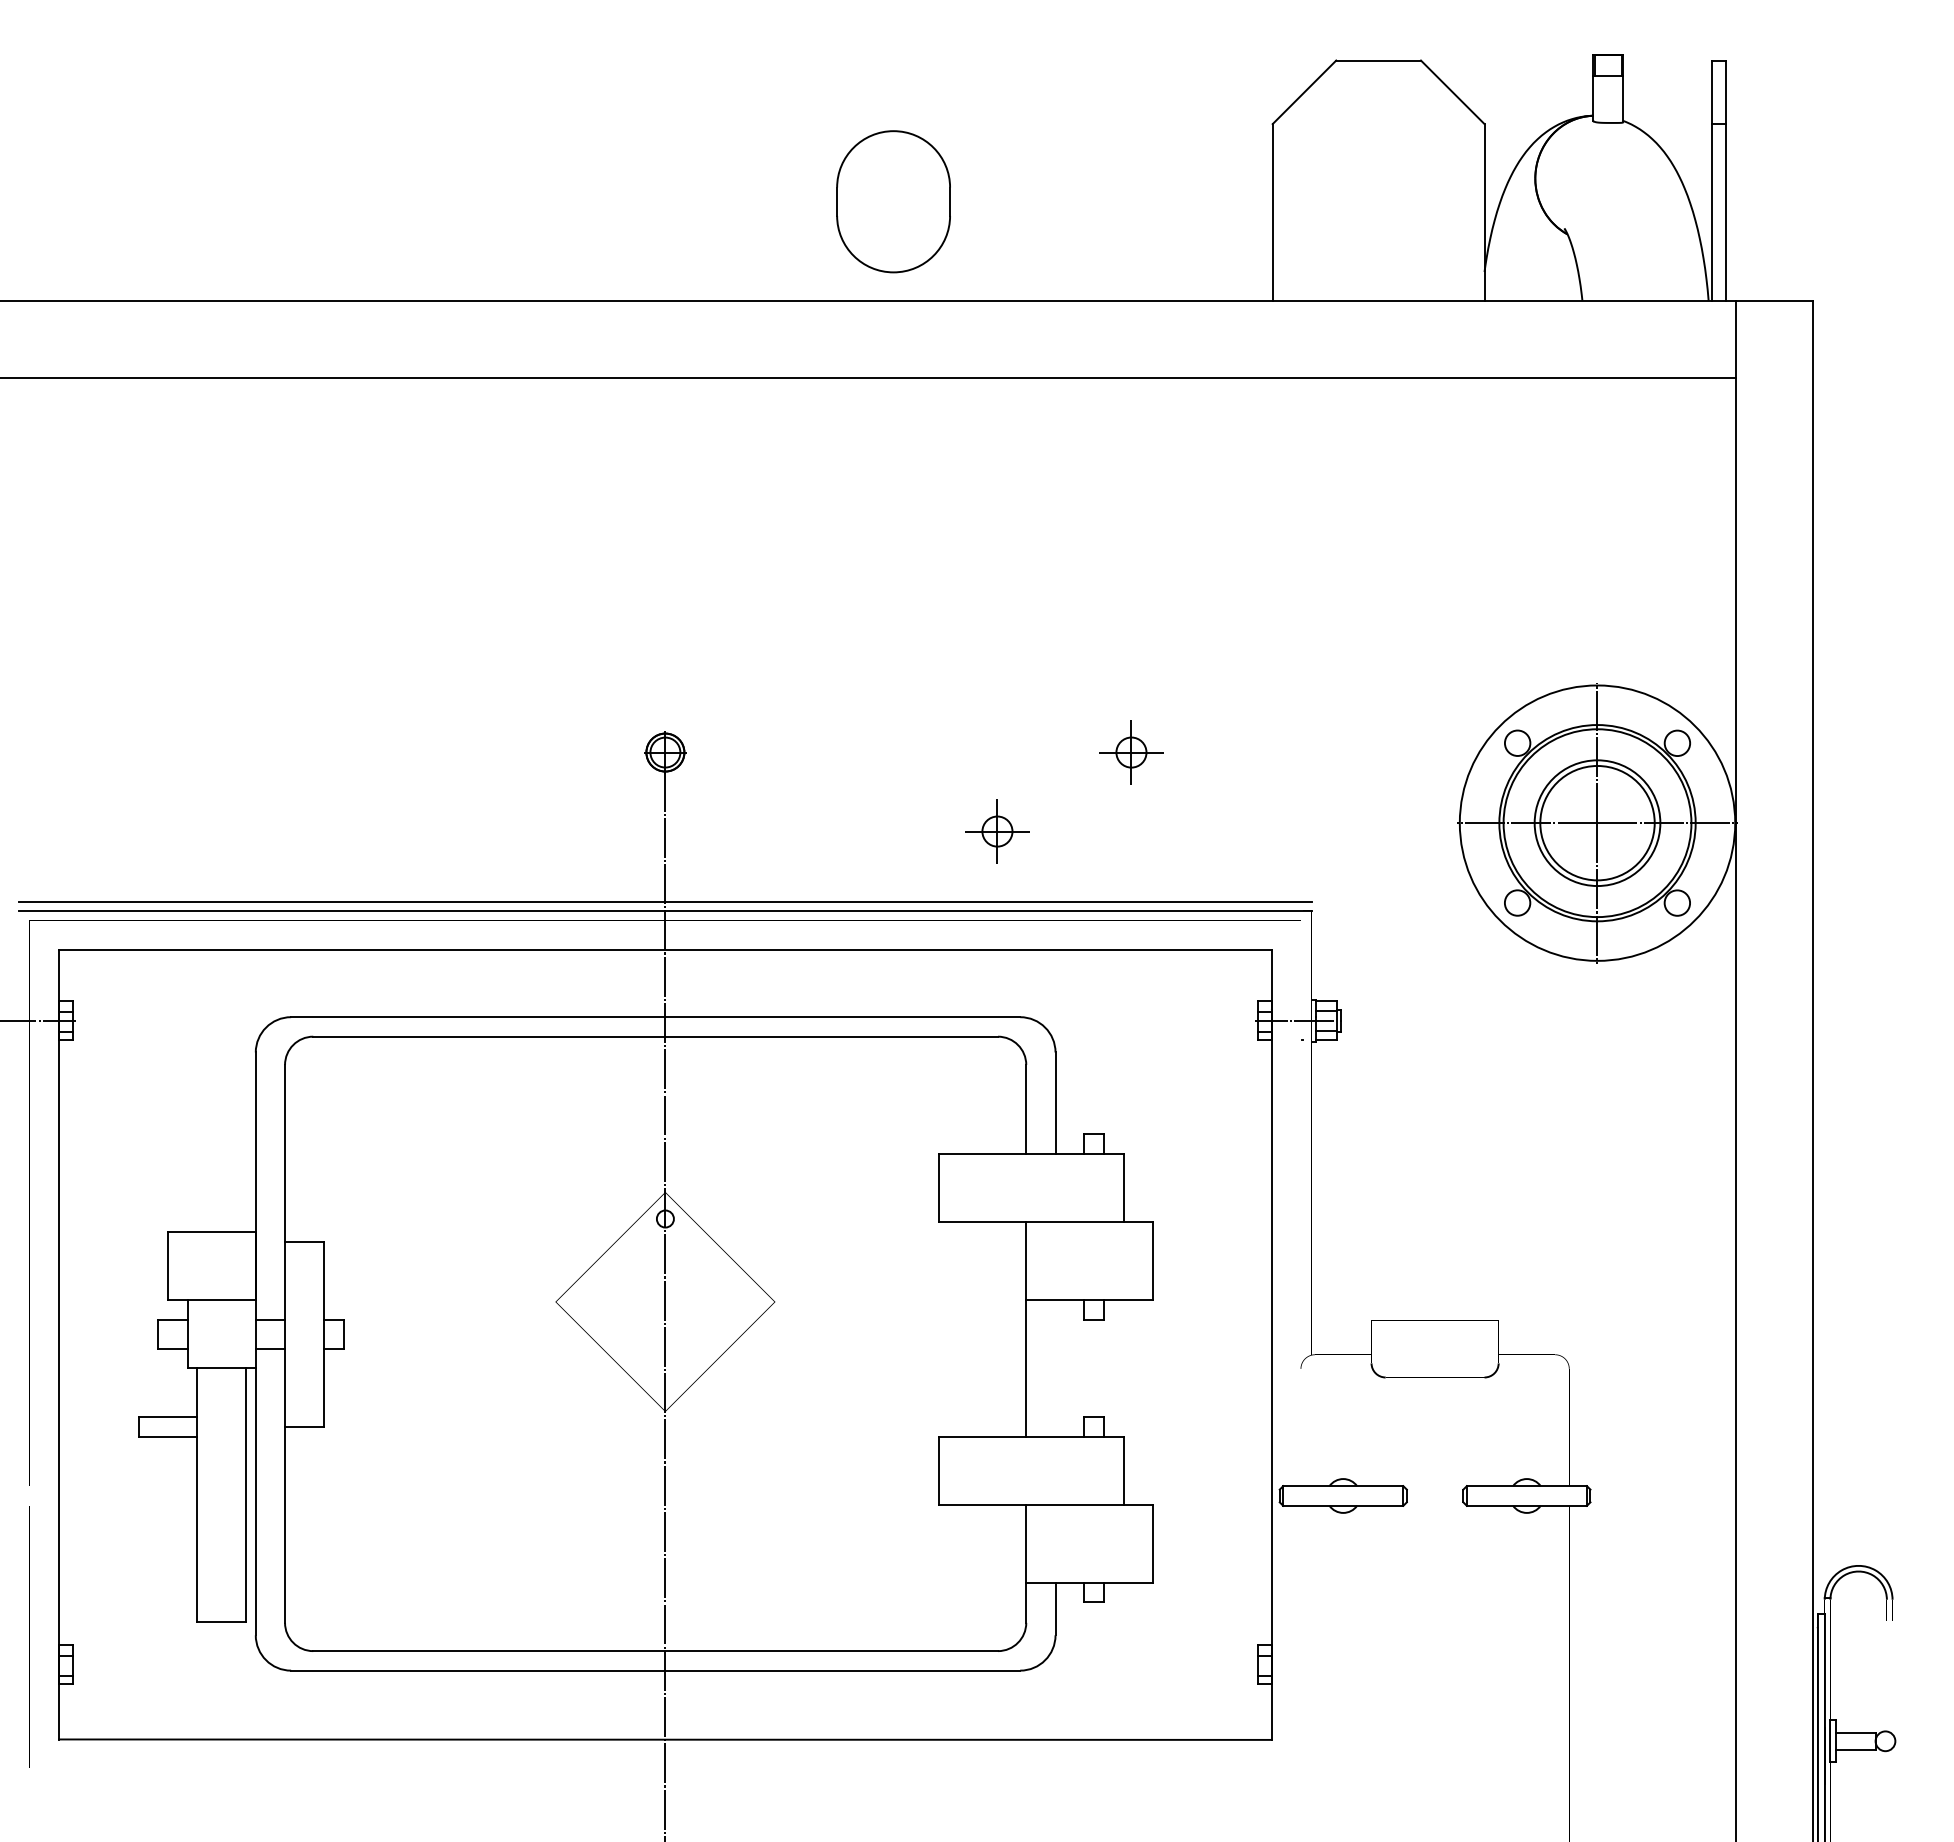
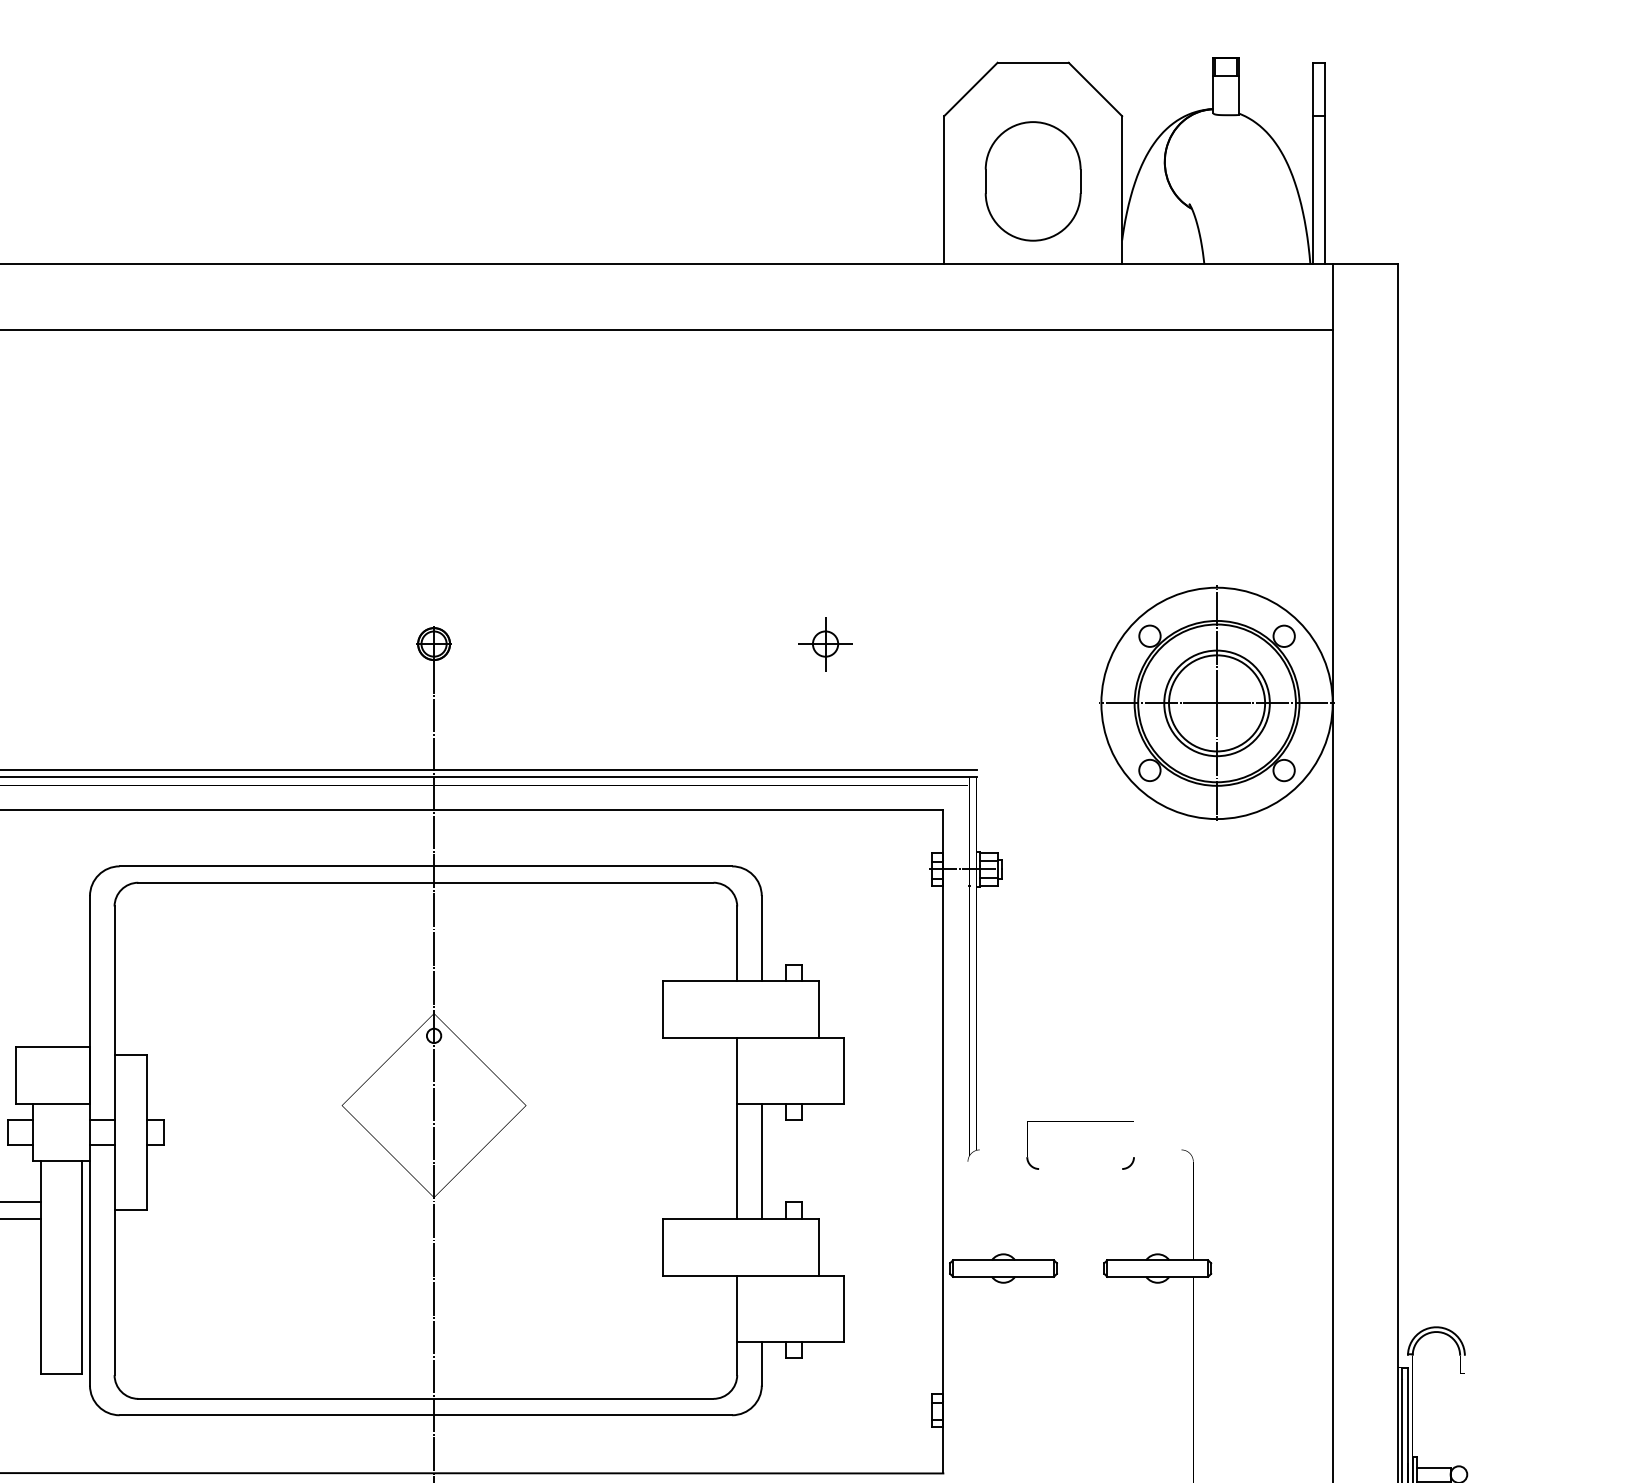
part: (893, 201) -> (1033, 181), moved
part: (997, 831) -> (713, 710), removed
line: (1055, 1368) -> (761, 1161), added

